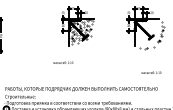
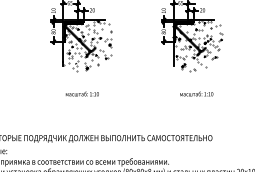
hatch: (147, 32) -> (195, 43), added
hatch: (83, 34) -> (87, 46), added
text: (63, 62) -> (82, 93), moved
text: (151, 72) -> (196, 93), moved

